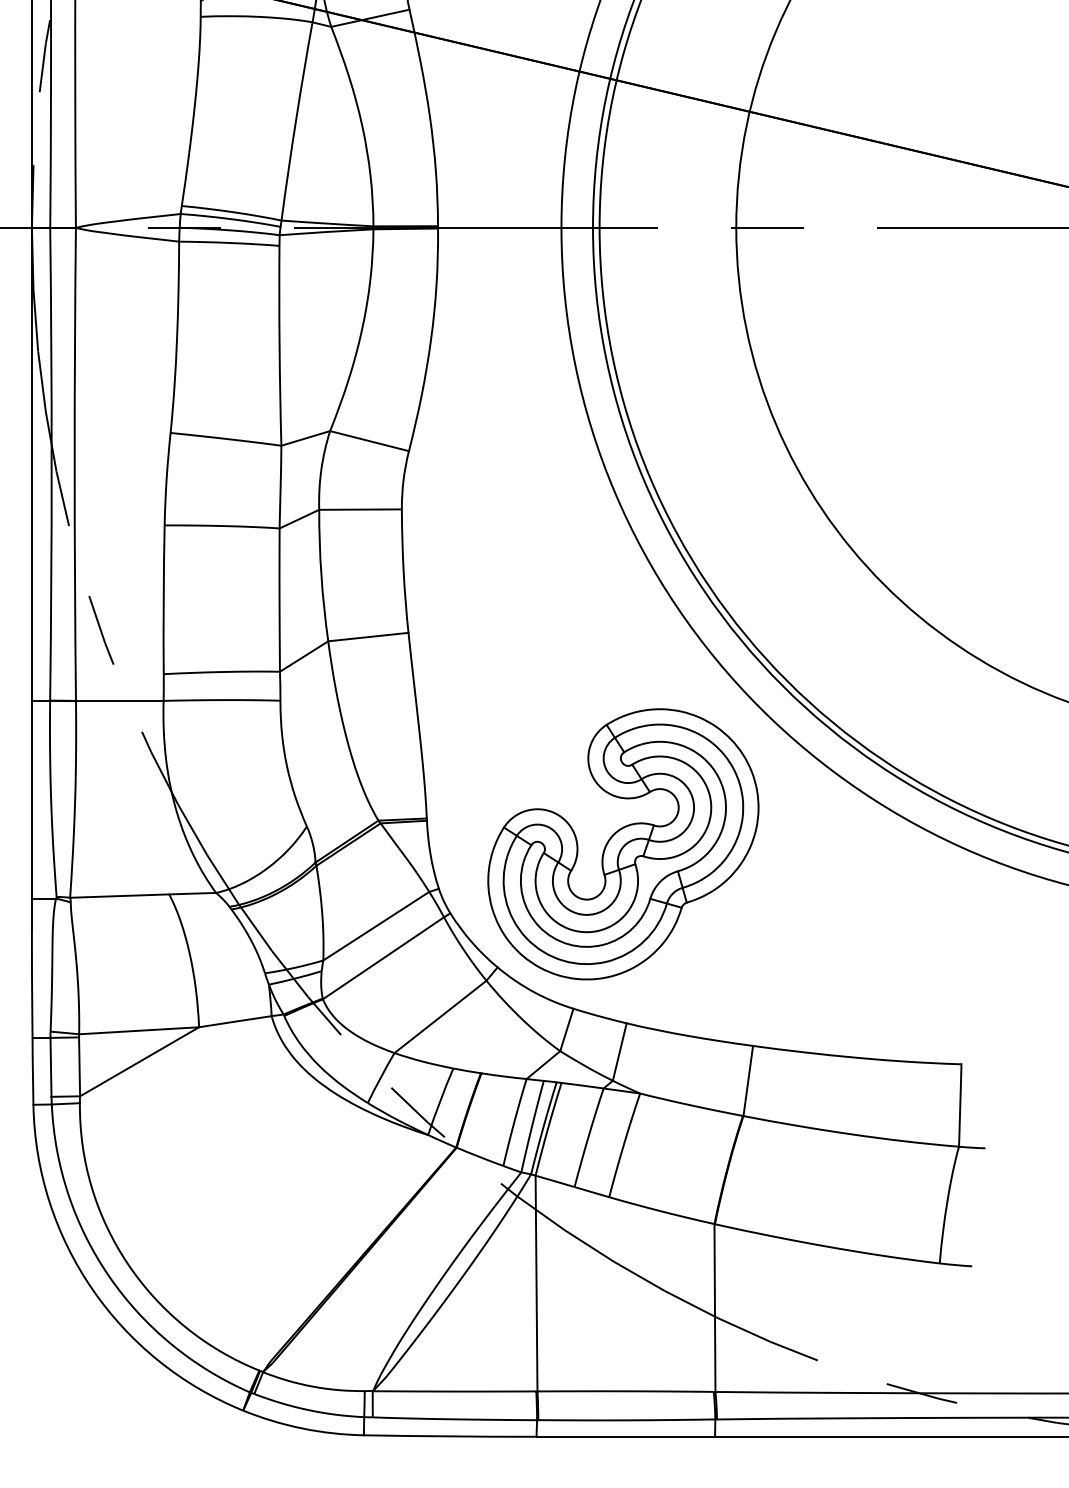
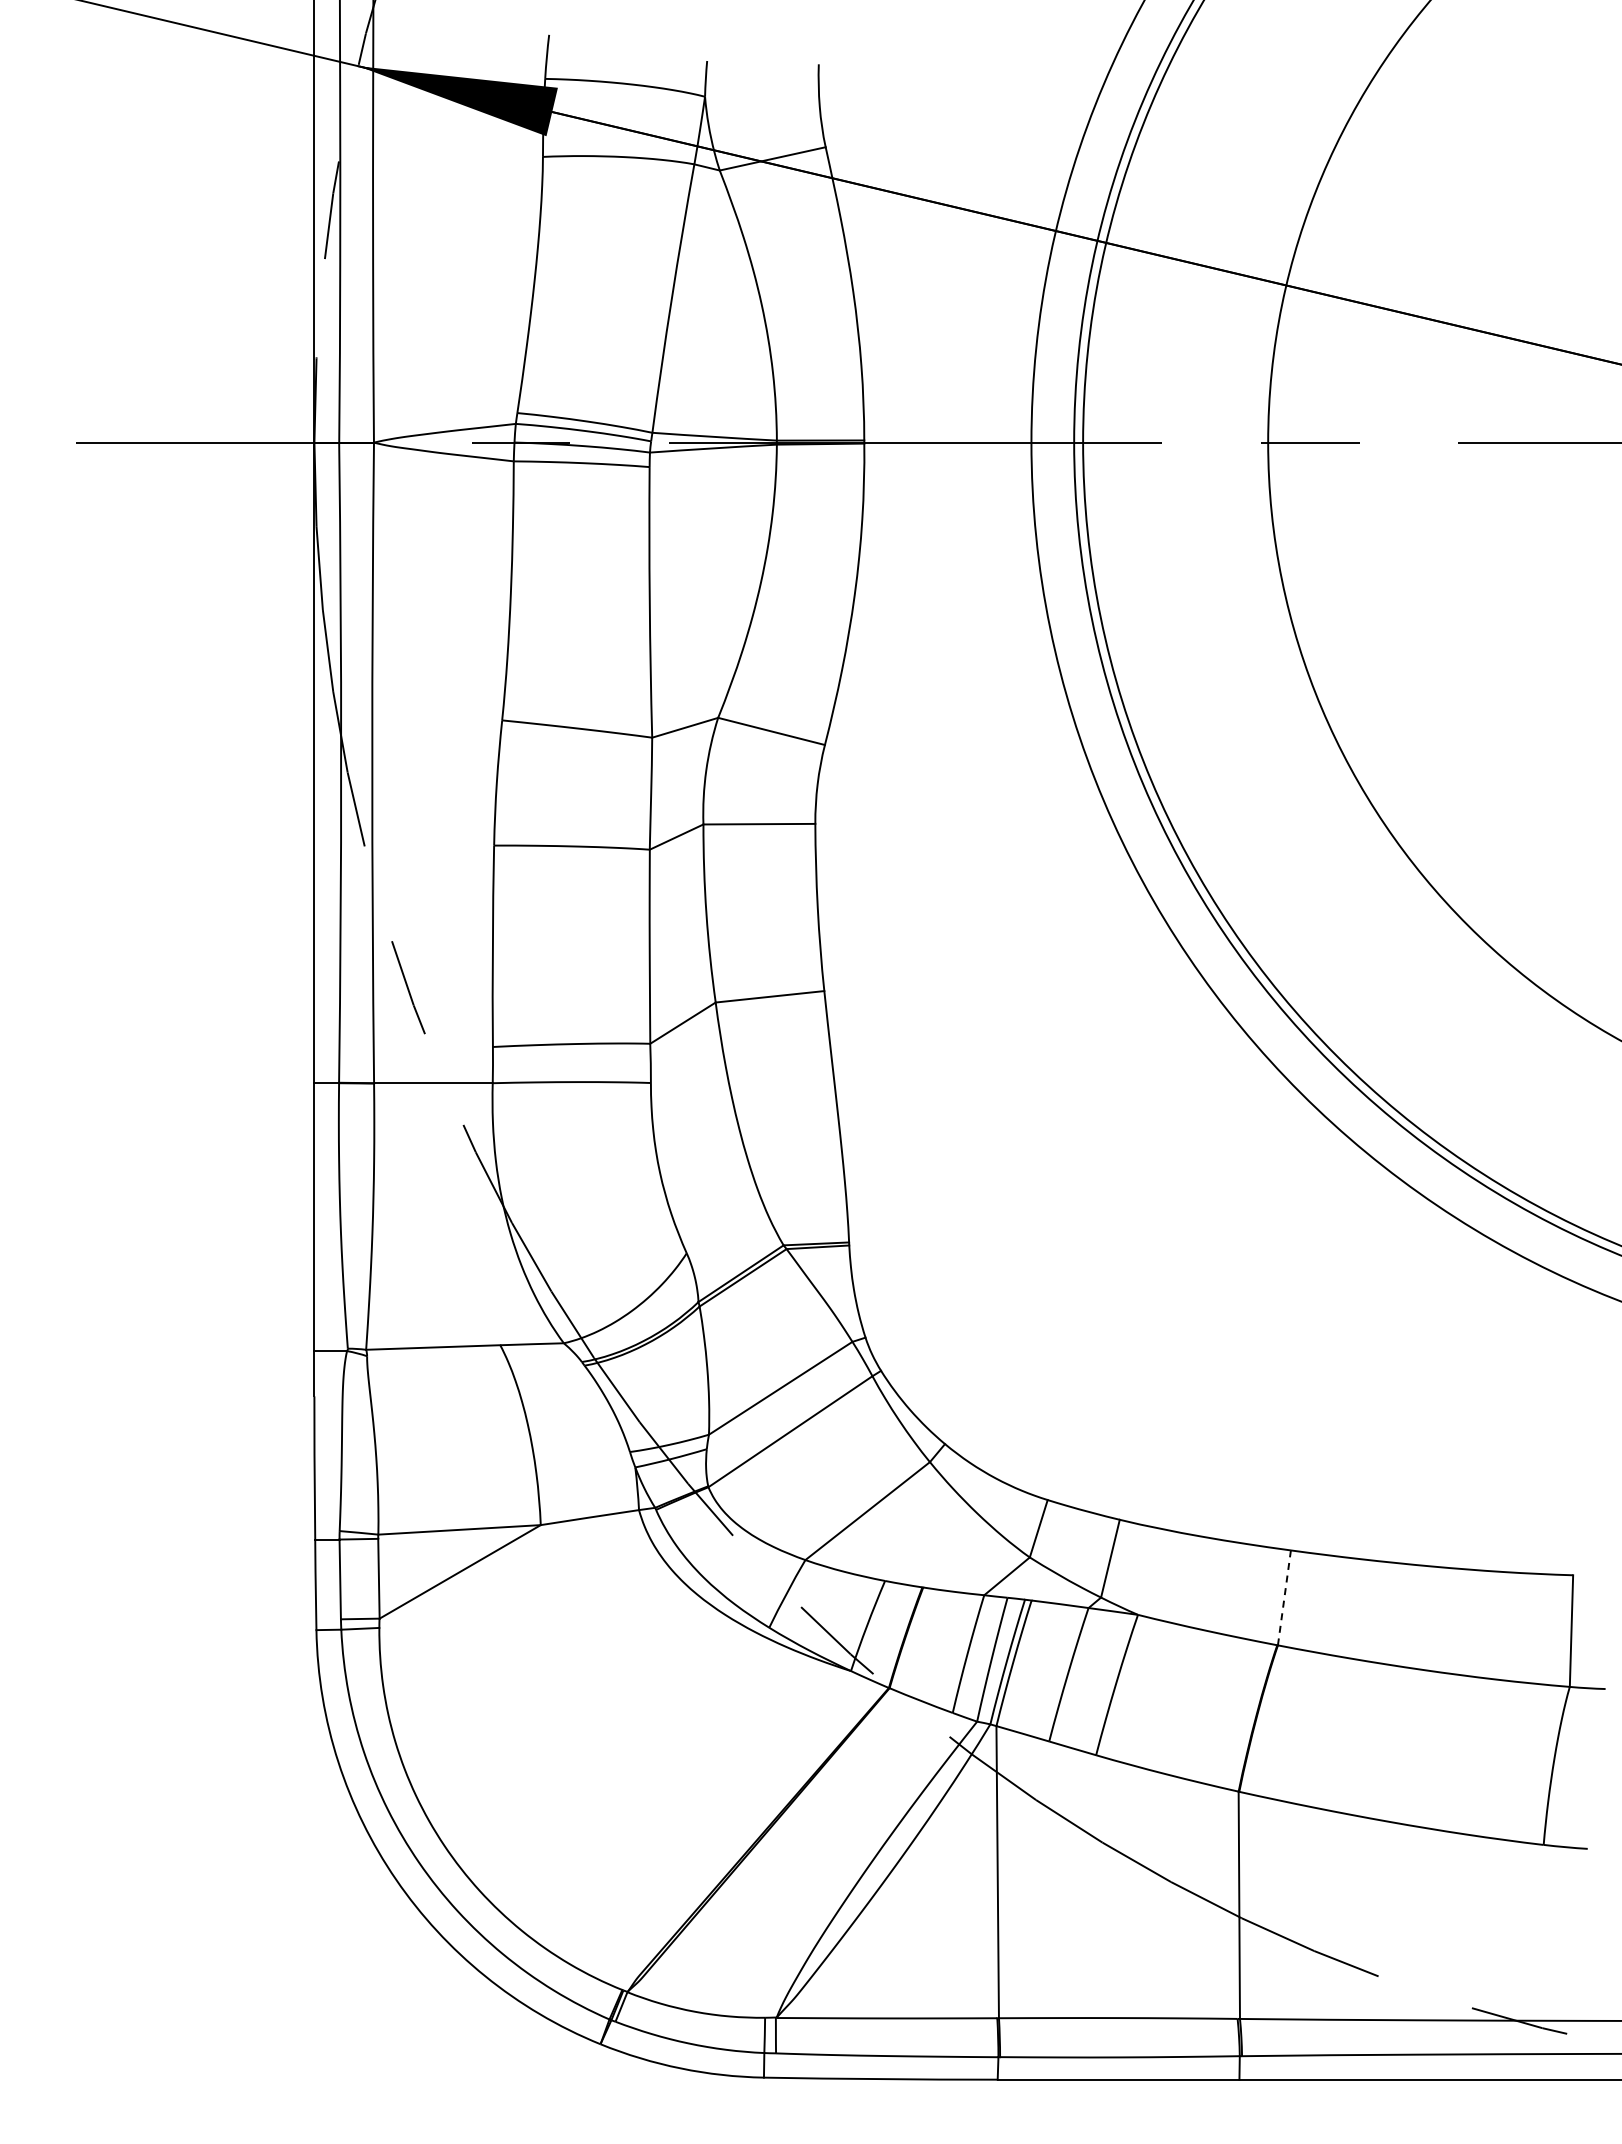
part: (623, 844) -> (1115, 1277), removed
line: (748, 1080) -> (1284, 1597), solid -> dashed

